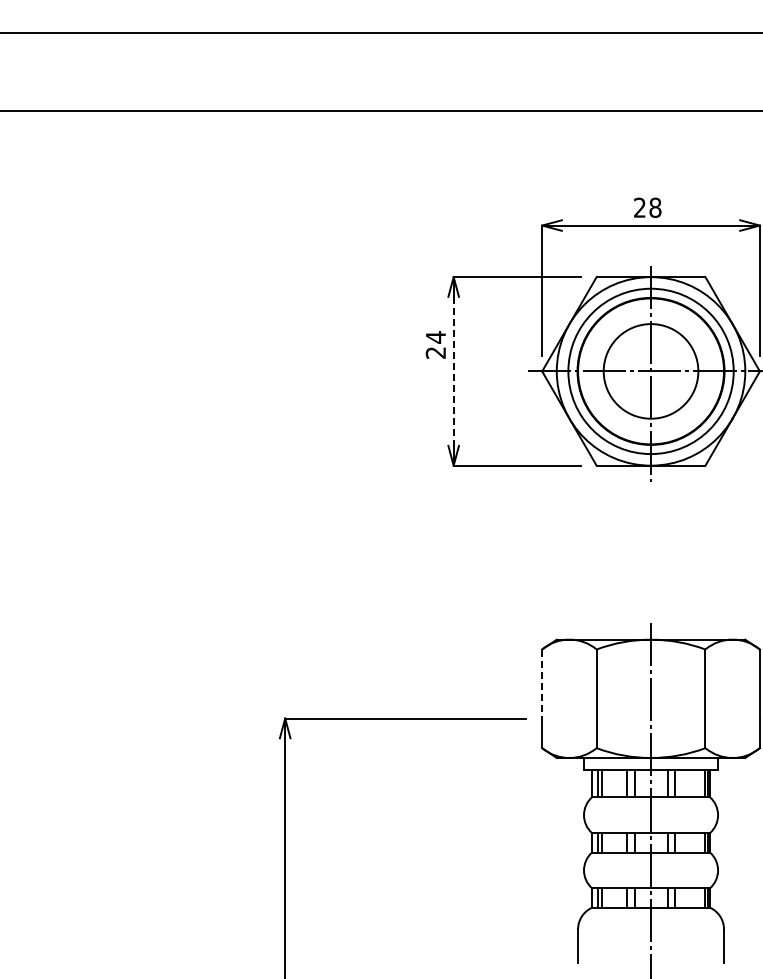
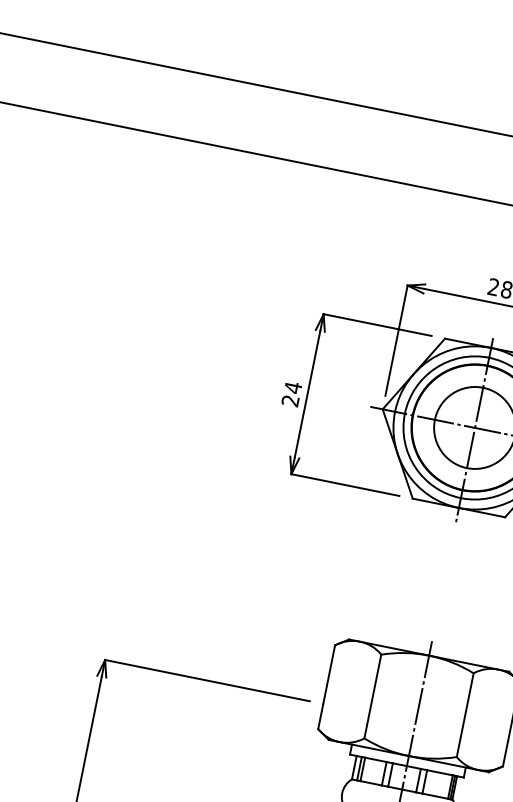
text: (435, 344) -> (291, 393), moved
line: (453, 371) -> (307, 394), dashed -> solid
line: (542, 684) -> (329, 675), dashed -> solid

